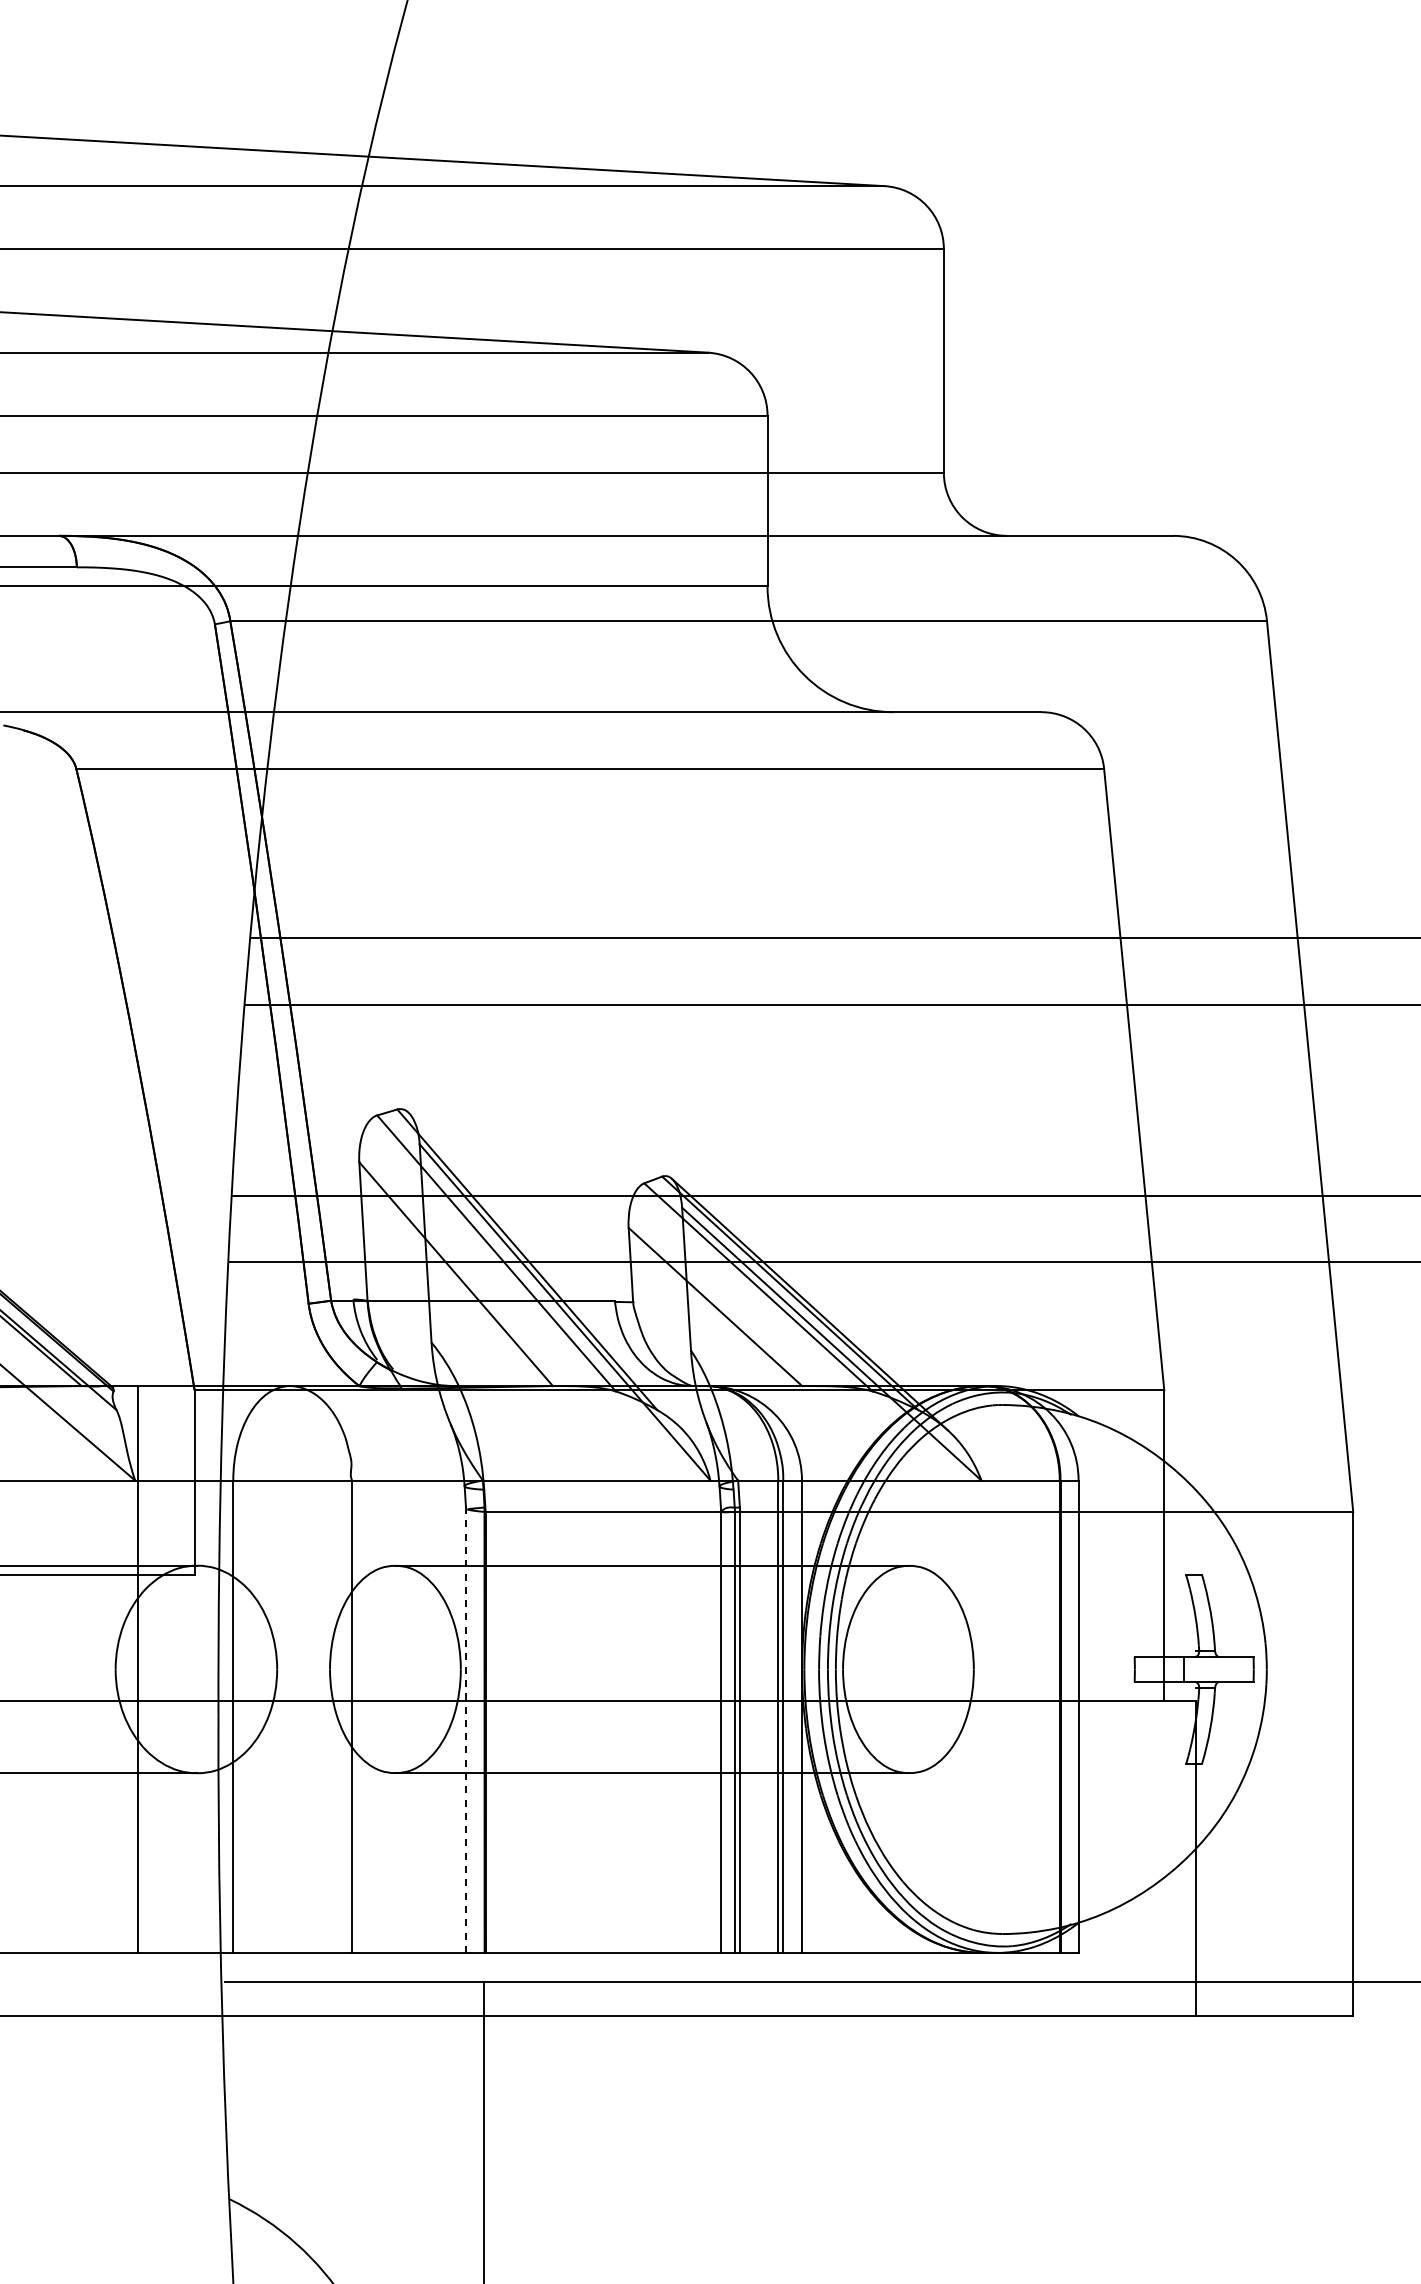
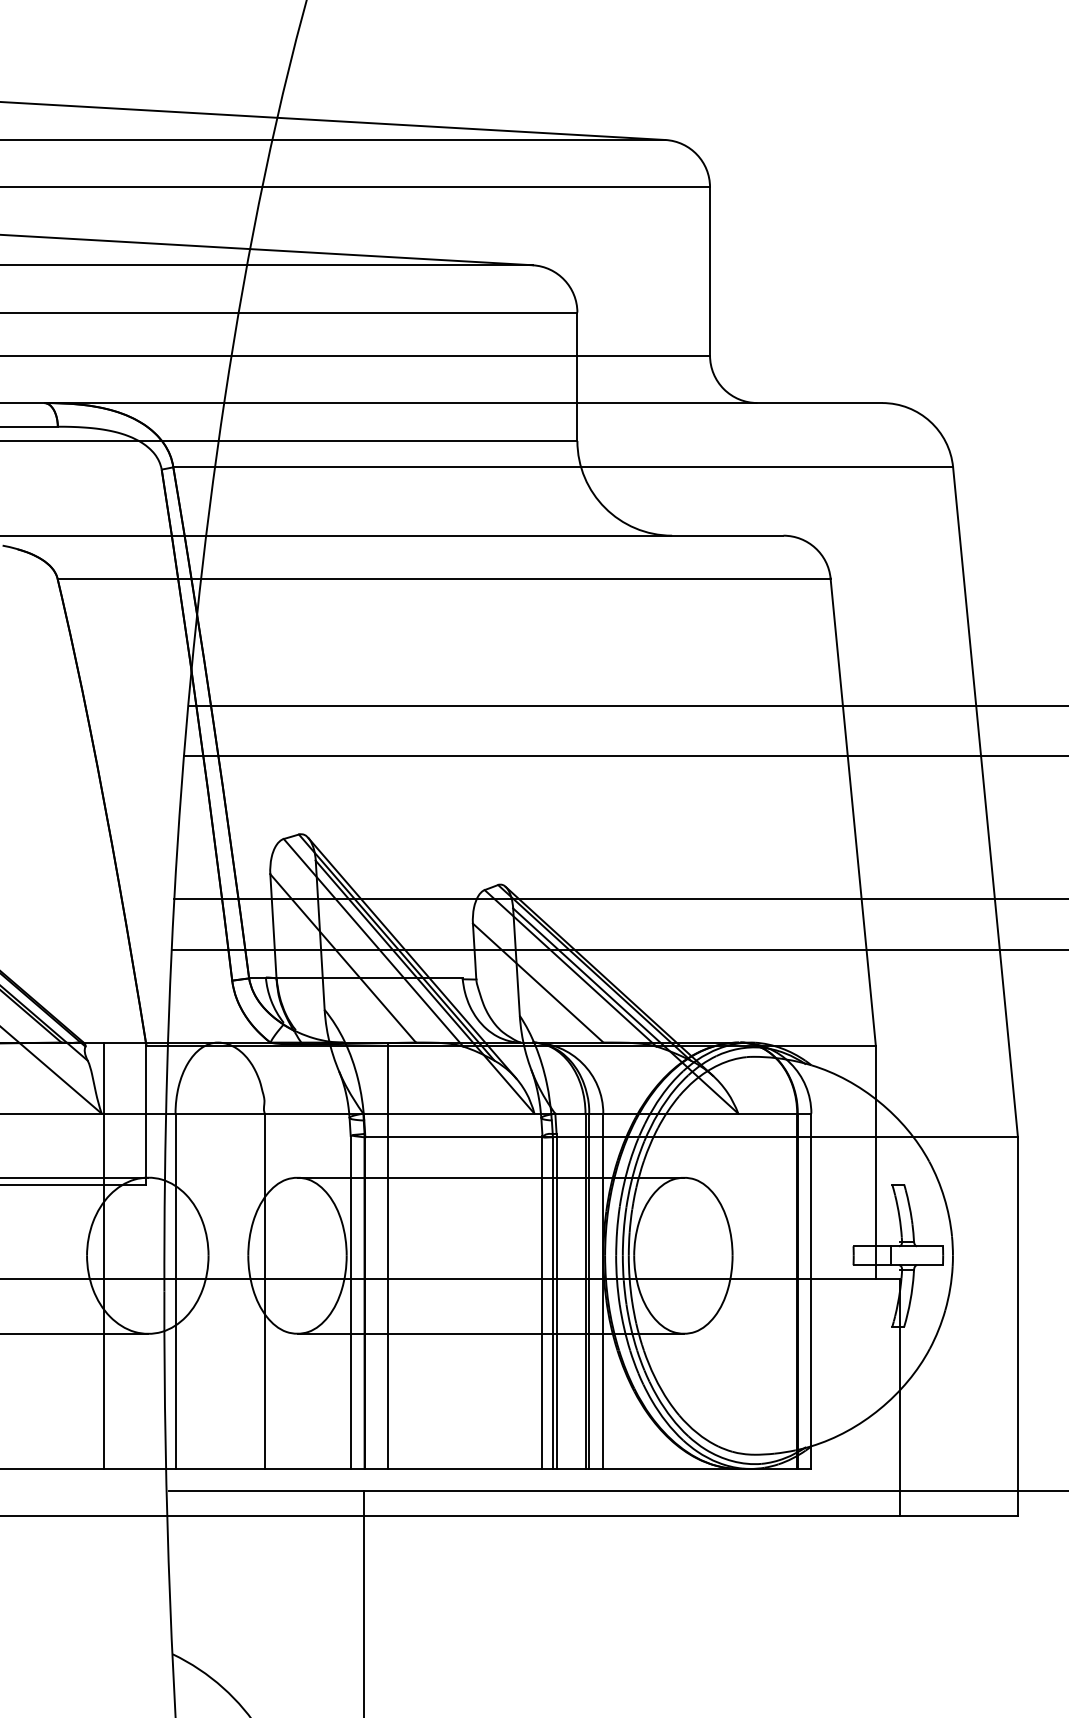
line: (548, 1273) -> (412, 957), added
line: (515, 1669) -> (387, 1255), added
line: (465, 1731) -> (350, 1302), dashed -> solid

